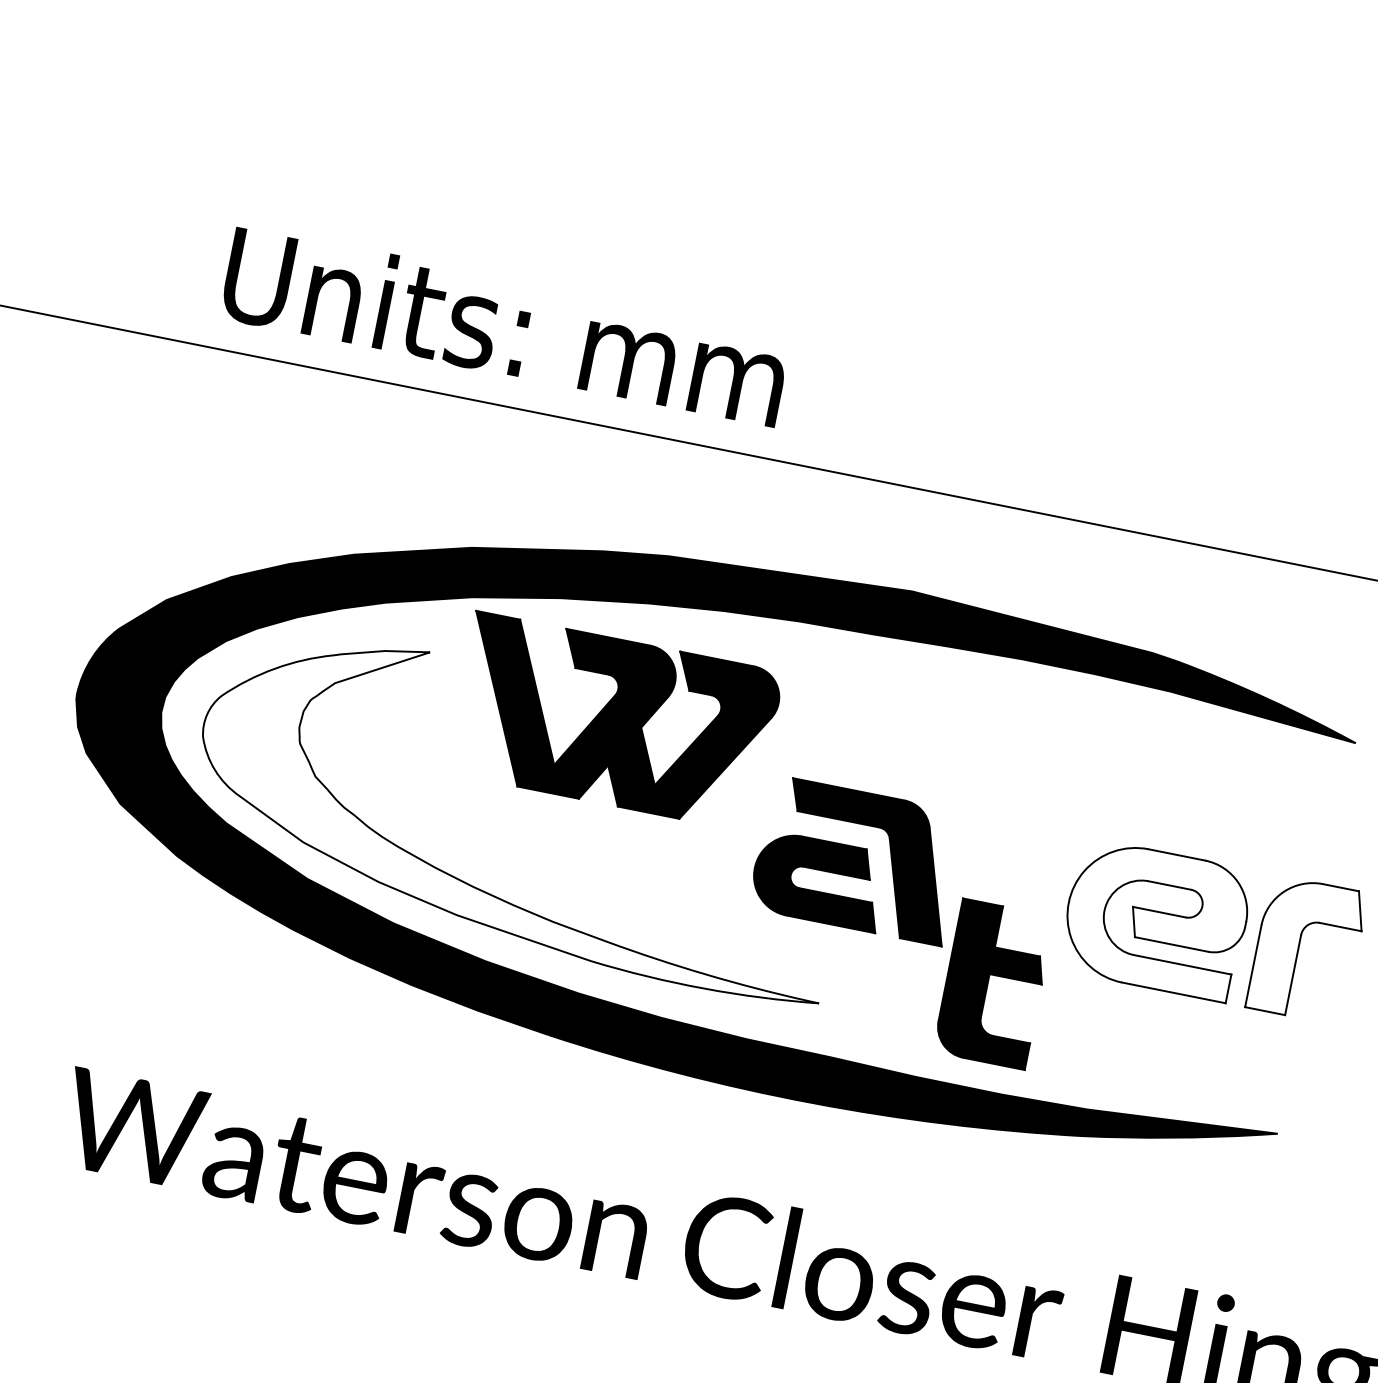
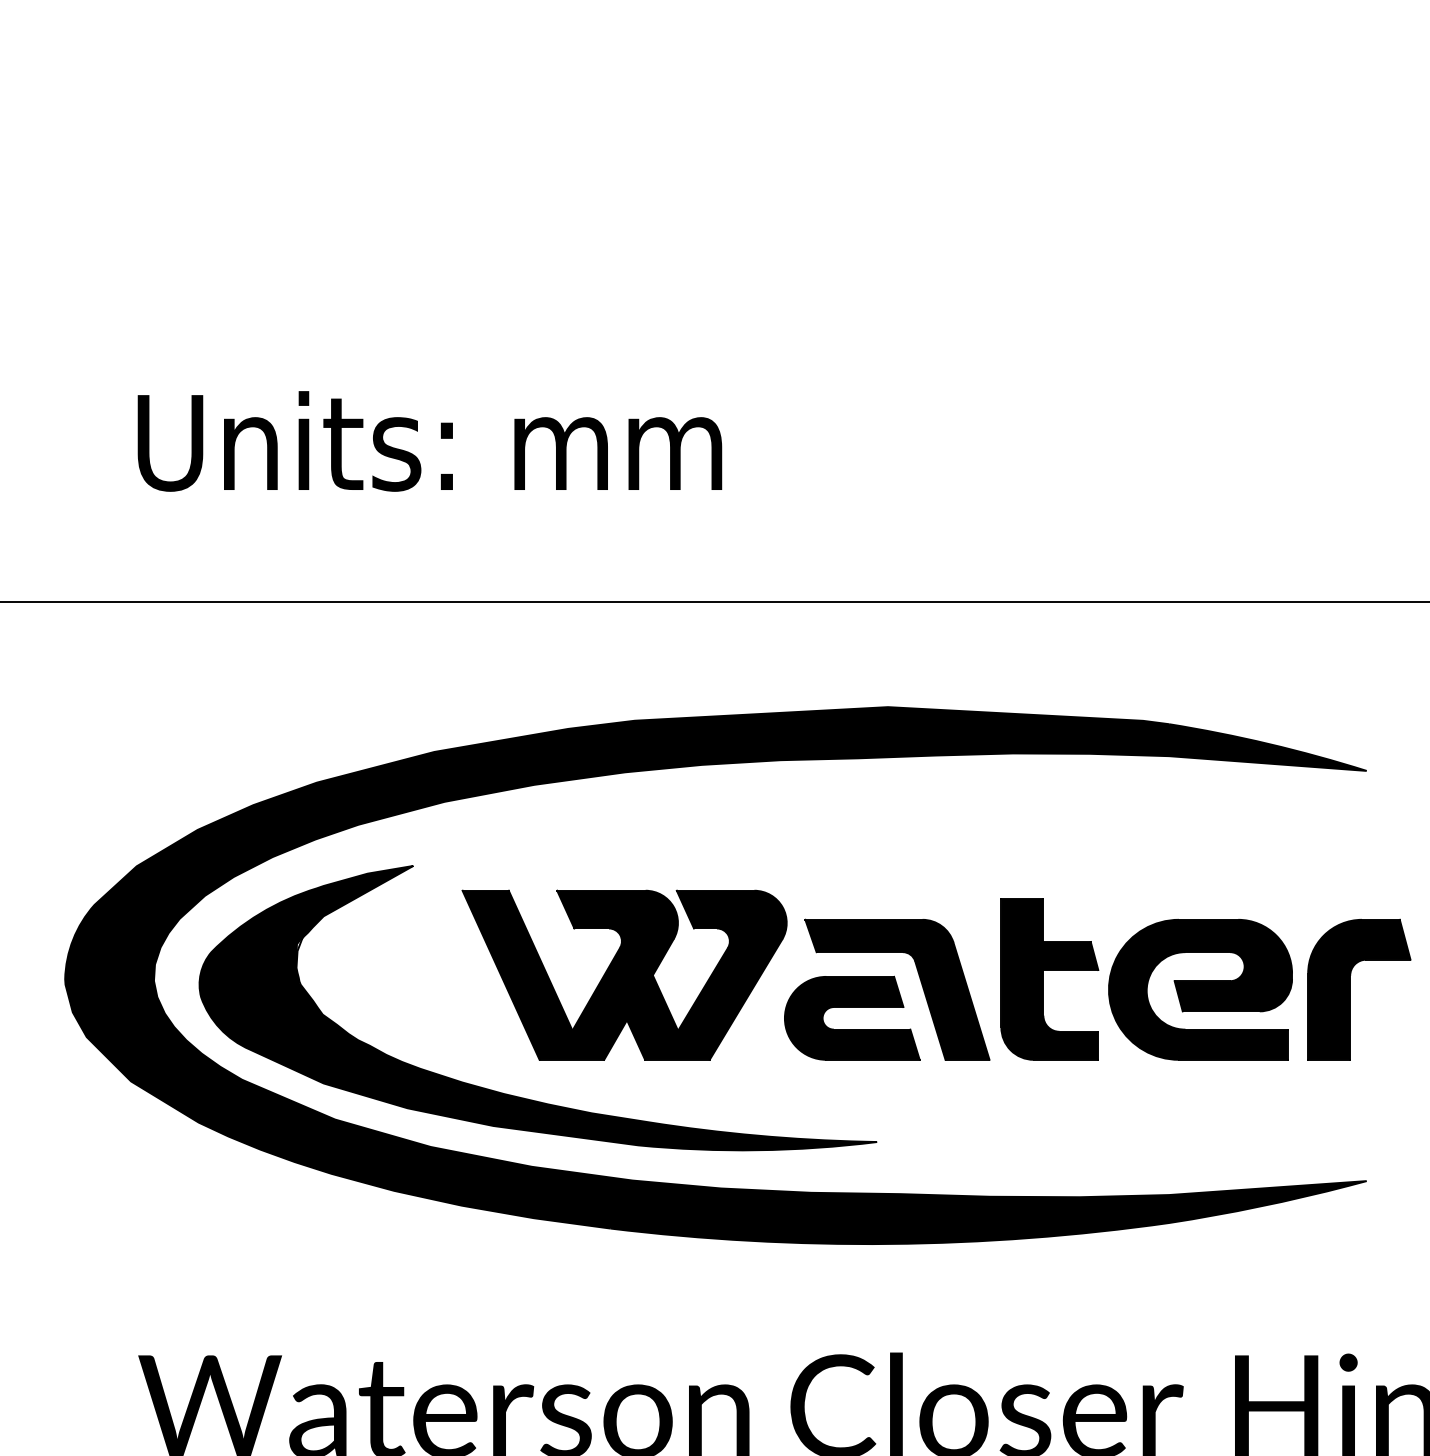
text: (505, 326) -> (429, 441), moved
part: (614, 721) -> (624, 974), moved
fill: (522, 810) -> (538, 1007), added
fill: (1155, 919) -> (1200, 989), added
fill: (1307, 949) -> (1359, 989), added
part: (993, 984) -> (1049, 979), moved

